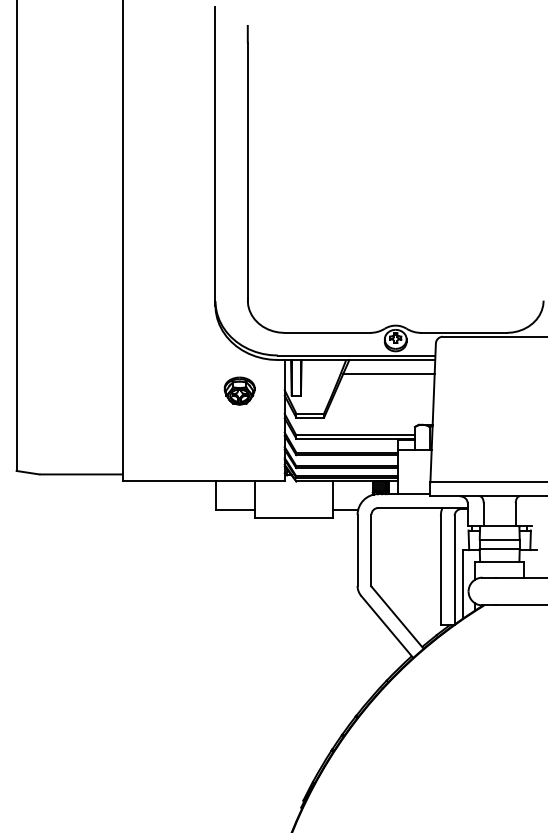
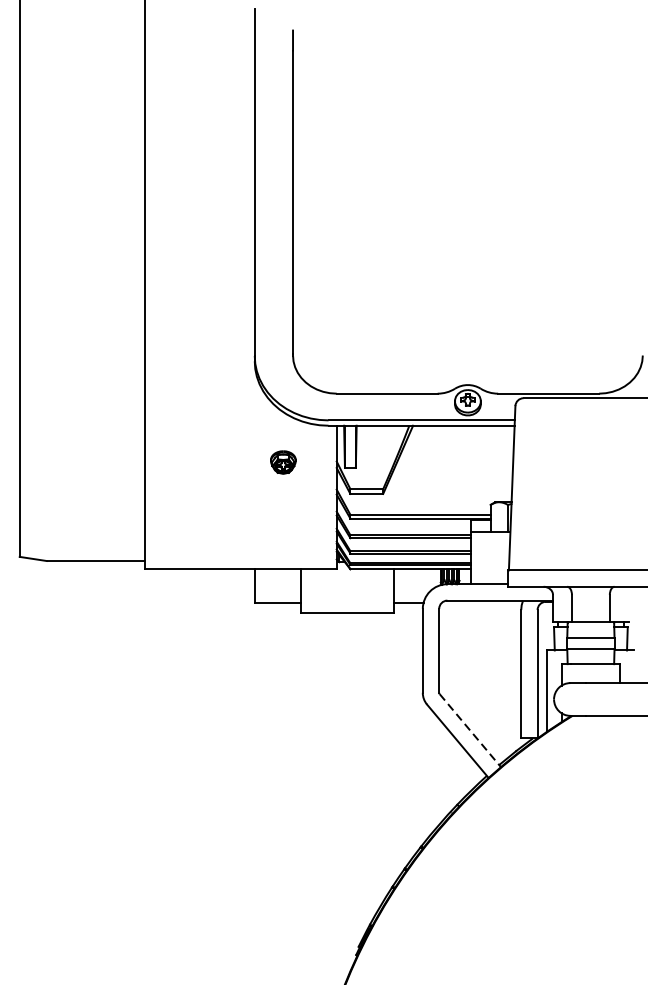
line: (388, 373) -> (459, 441), removed
part: (239, 390) -> (283, 461), size x0.7
line: (398, 618) -> (471, 731), solid -> dashed

